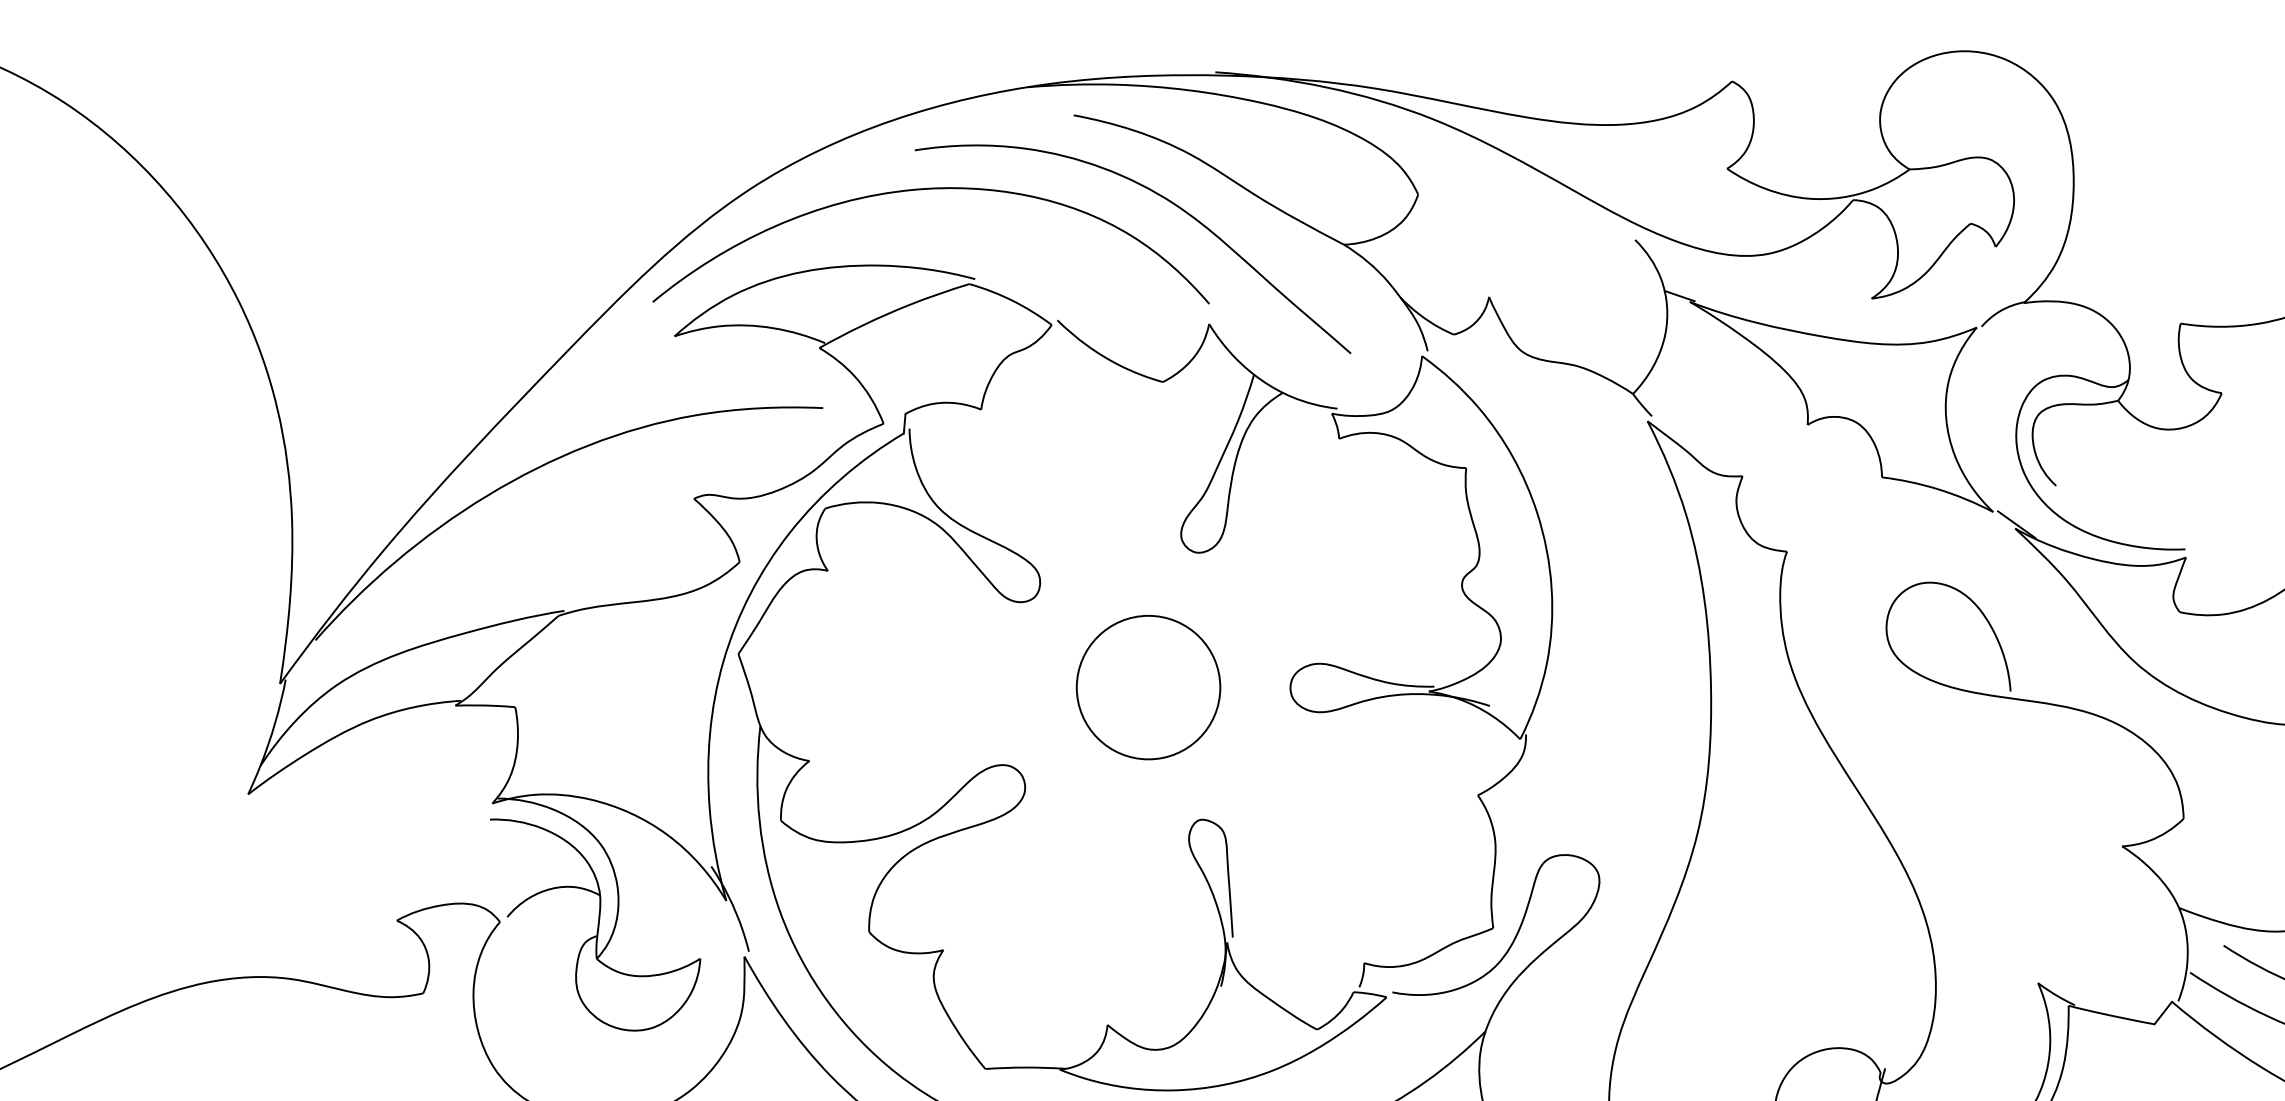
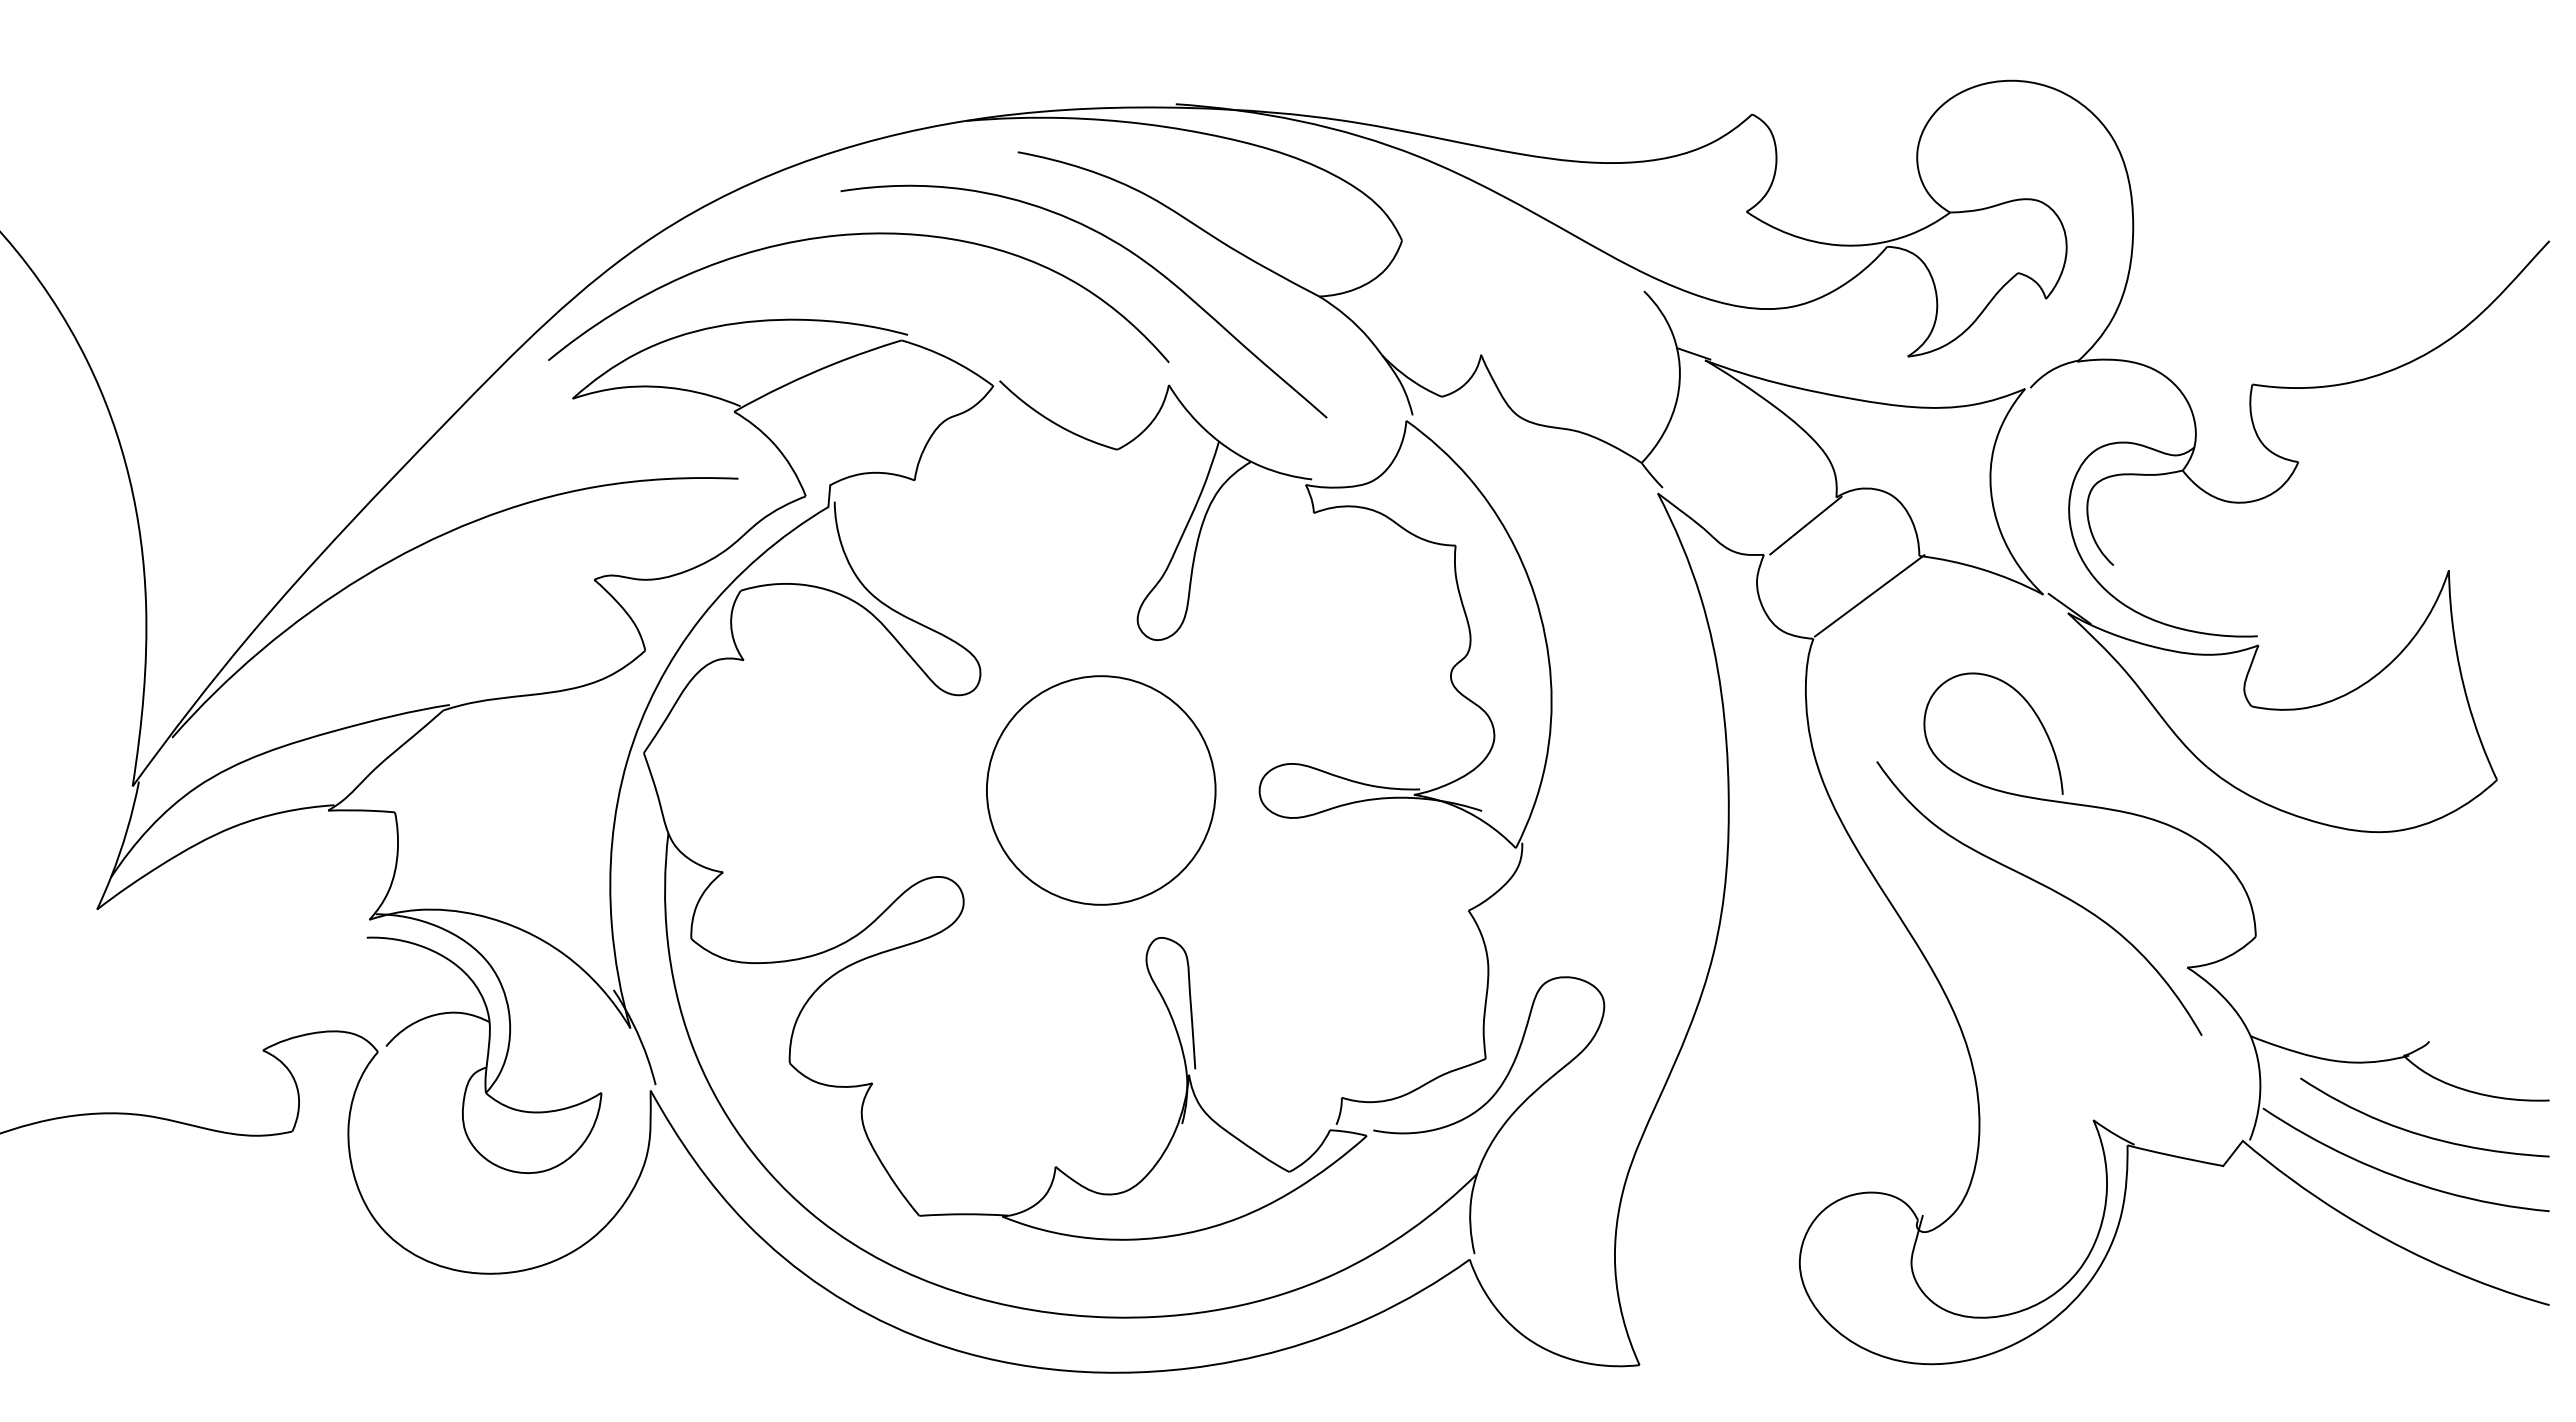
line: (1779, 450) -> (1805, 525), added
line: (1837, 512) -> (1869, 595), added
circle: (1148, 687) -> (1101, 790), size x1.43
curve: (1995, 774) -> (2045, 887), added

